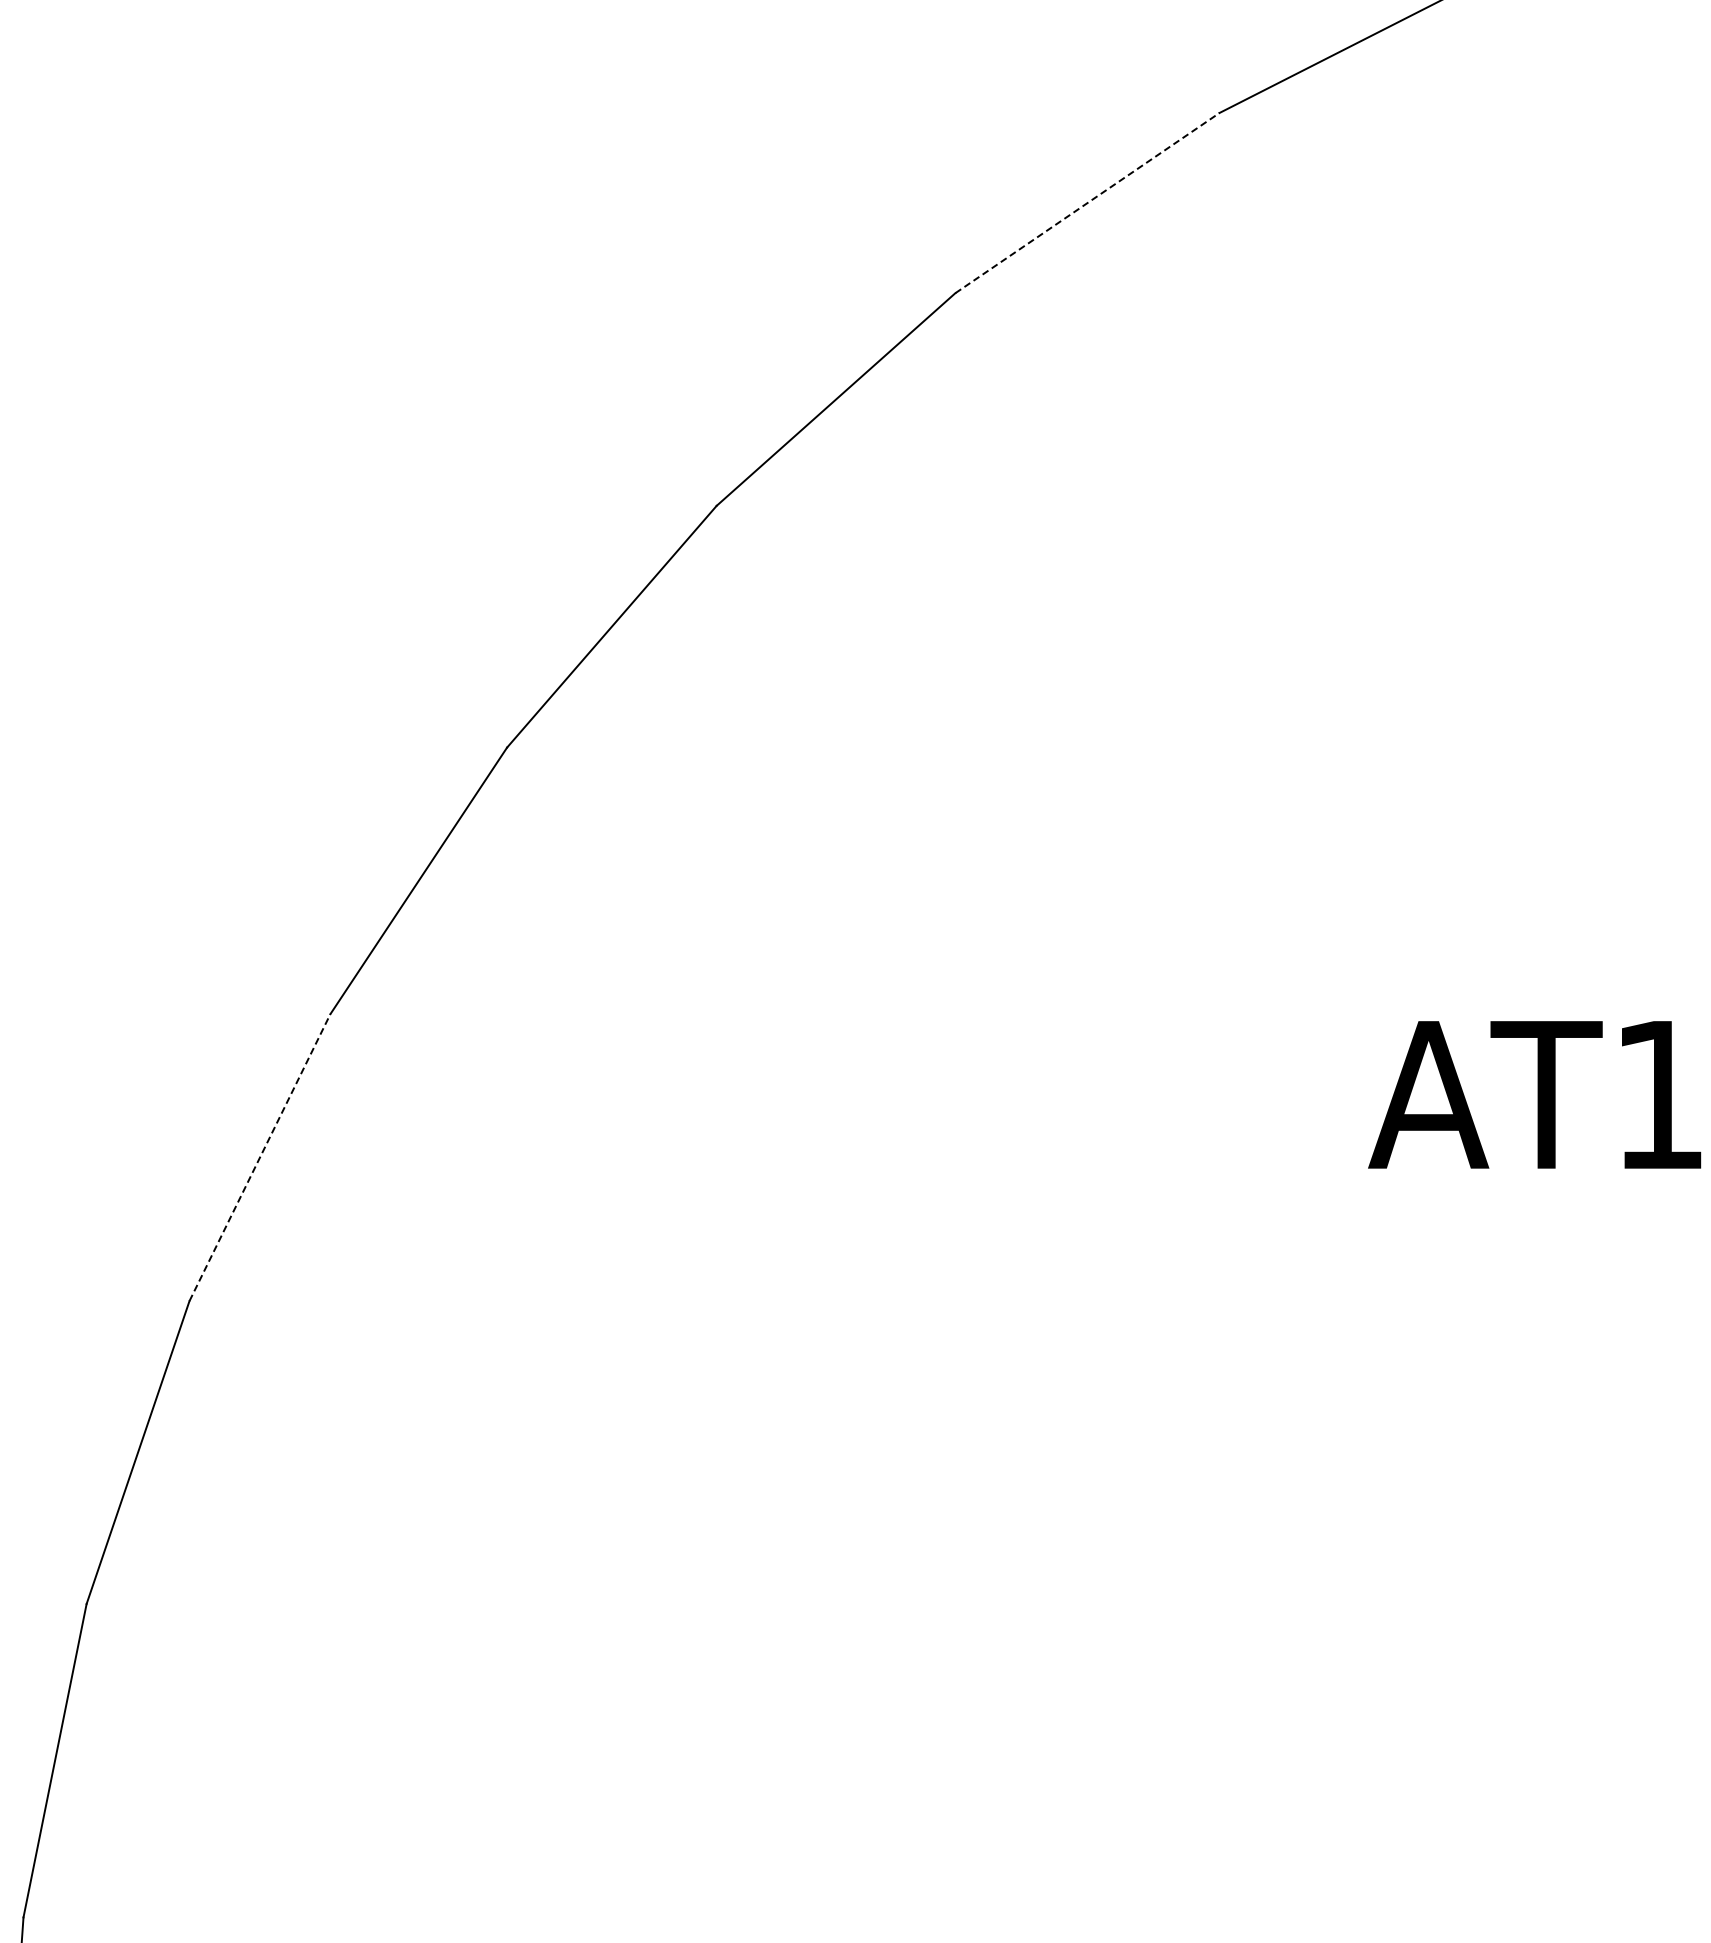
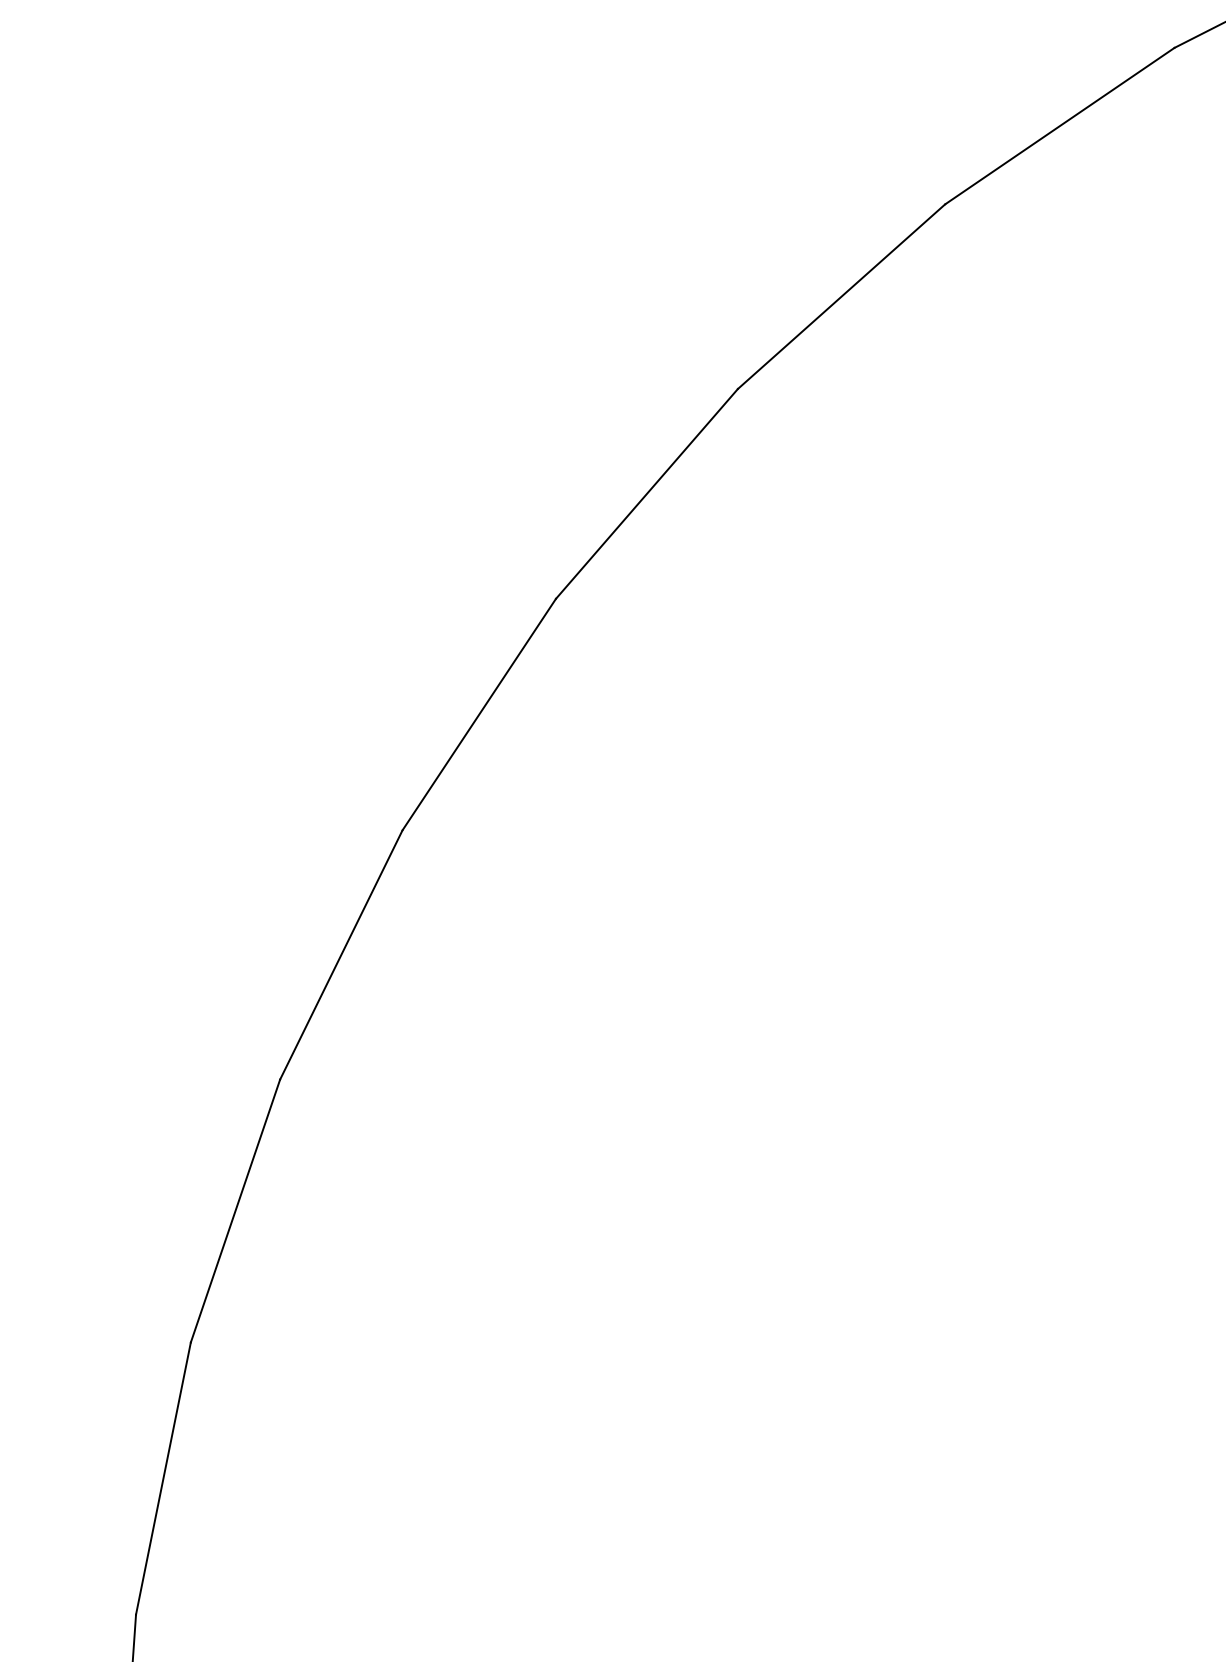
line: (1087, 203) -> (1059, 126), dashed -> solid
line: (259, 1157) -> (340, 954), dashed -> solid

